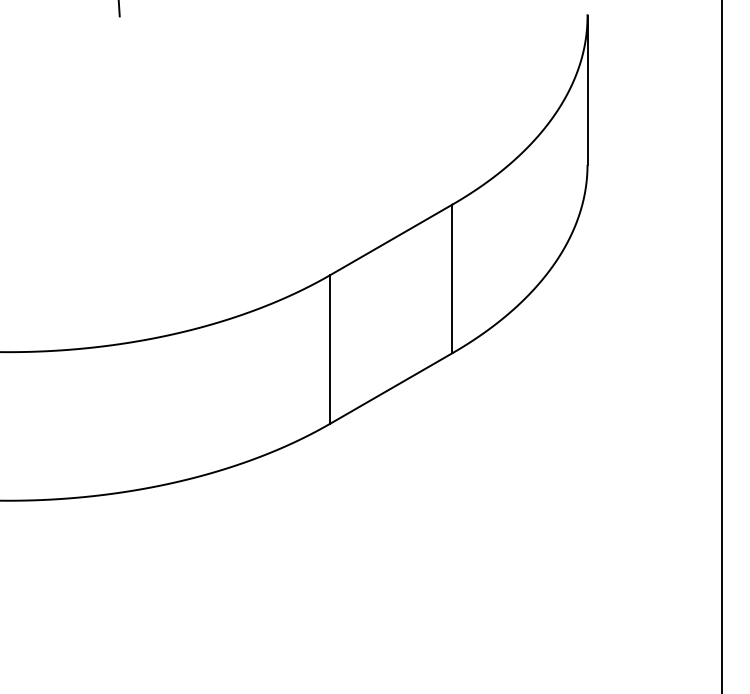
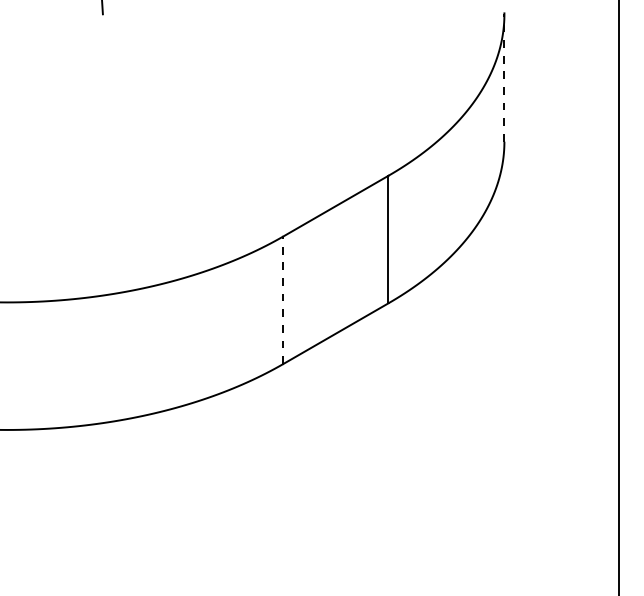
line: (587, 90) -> (504, 77), solid -> dashed
line: (330, 349) -> (283, 300), solid -> dashed

